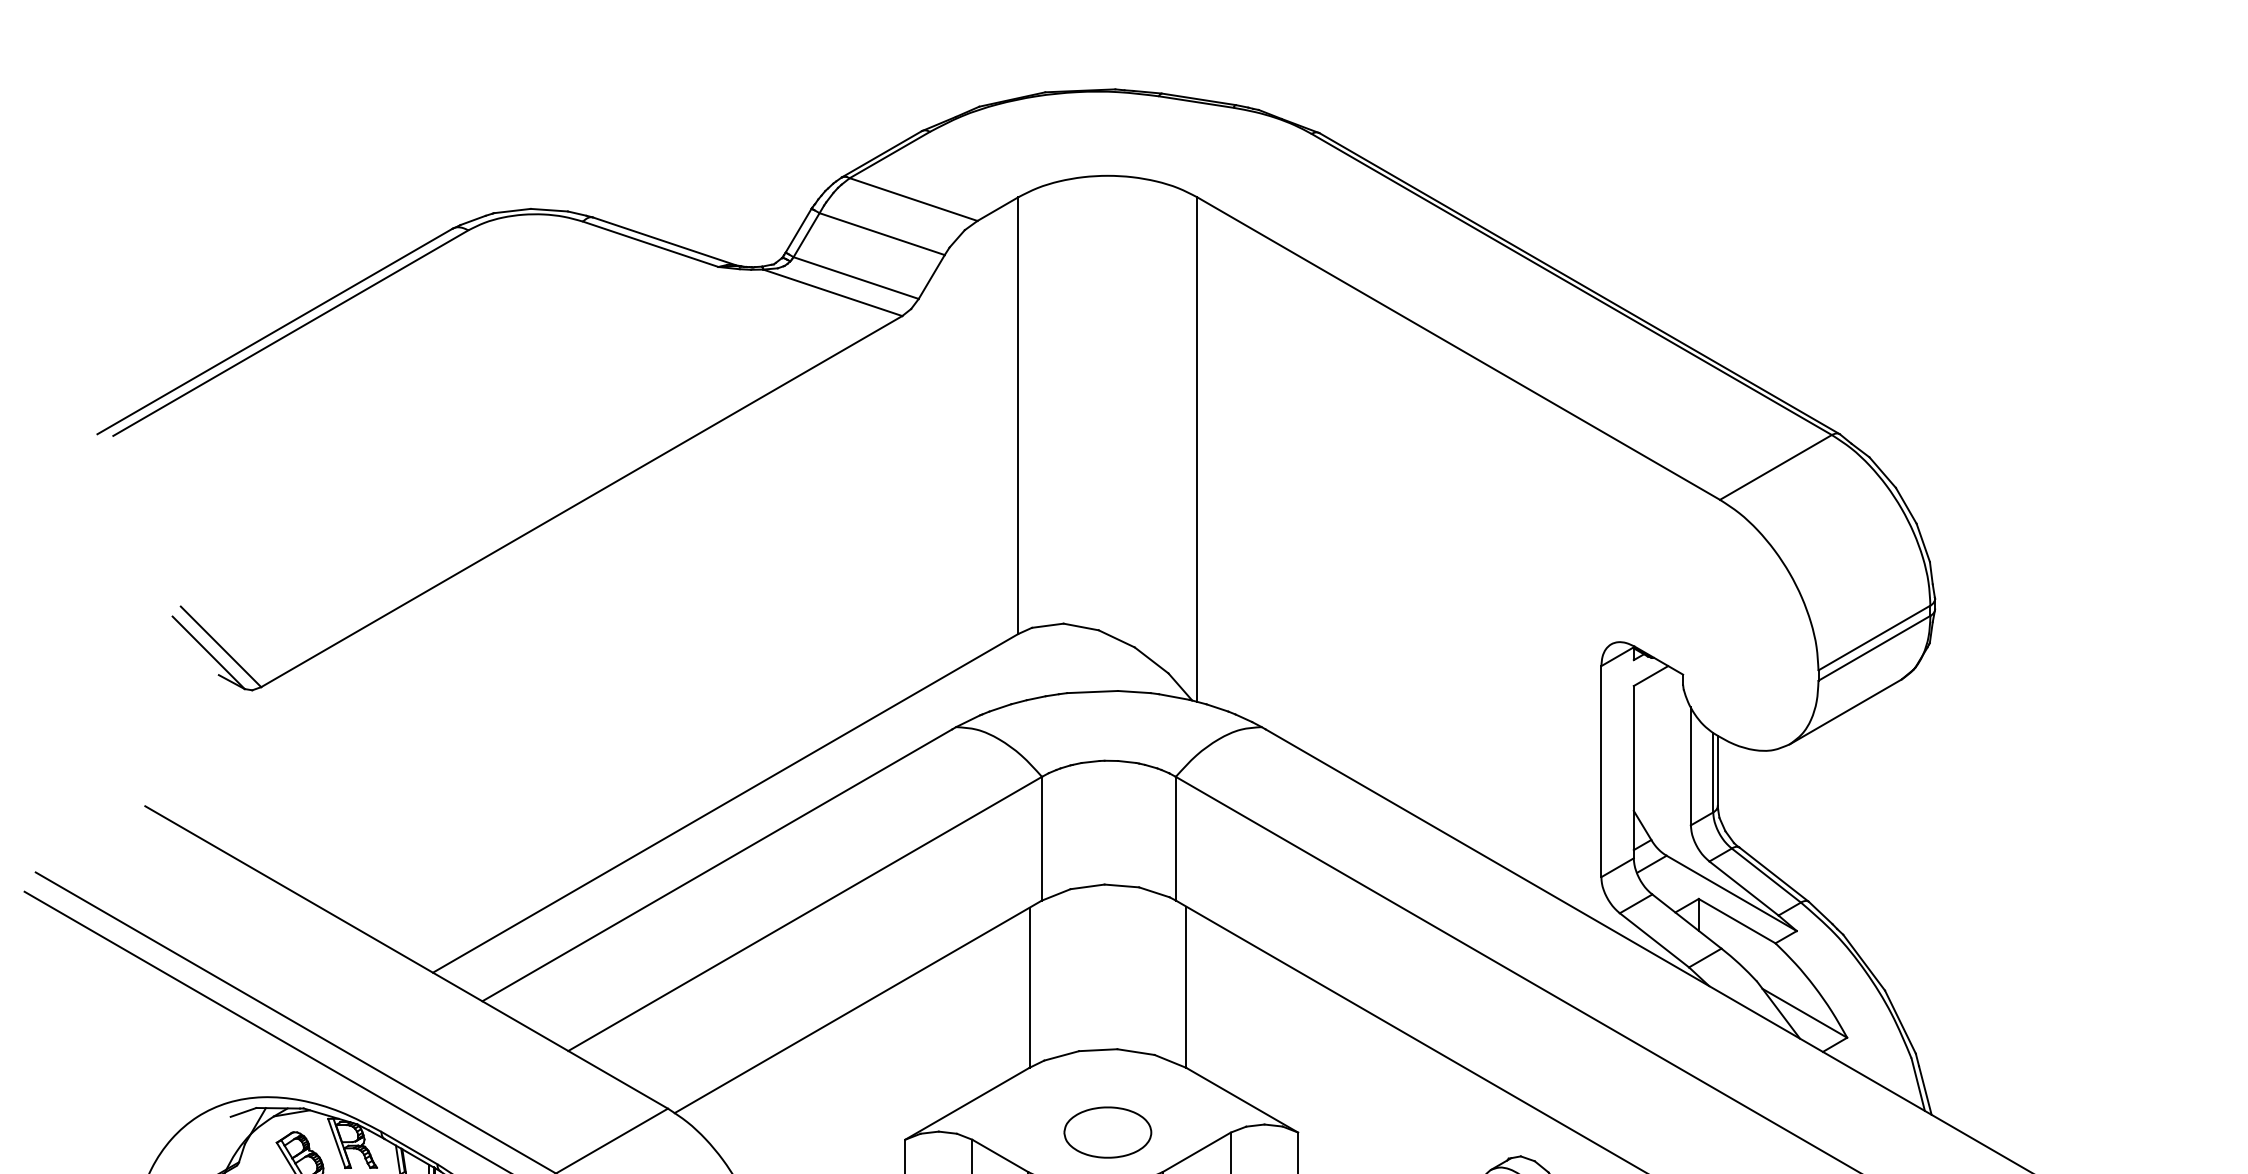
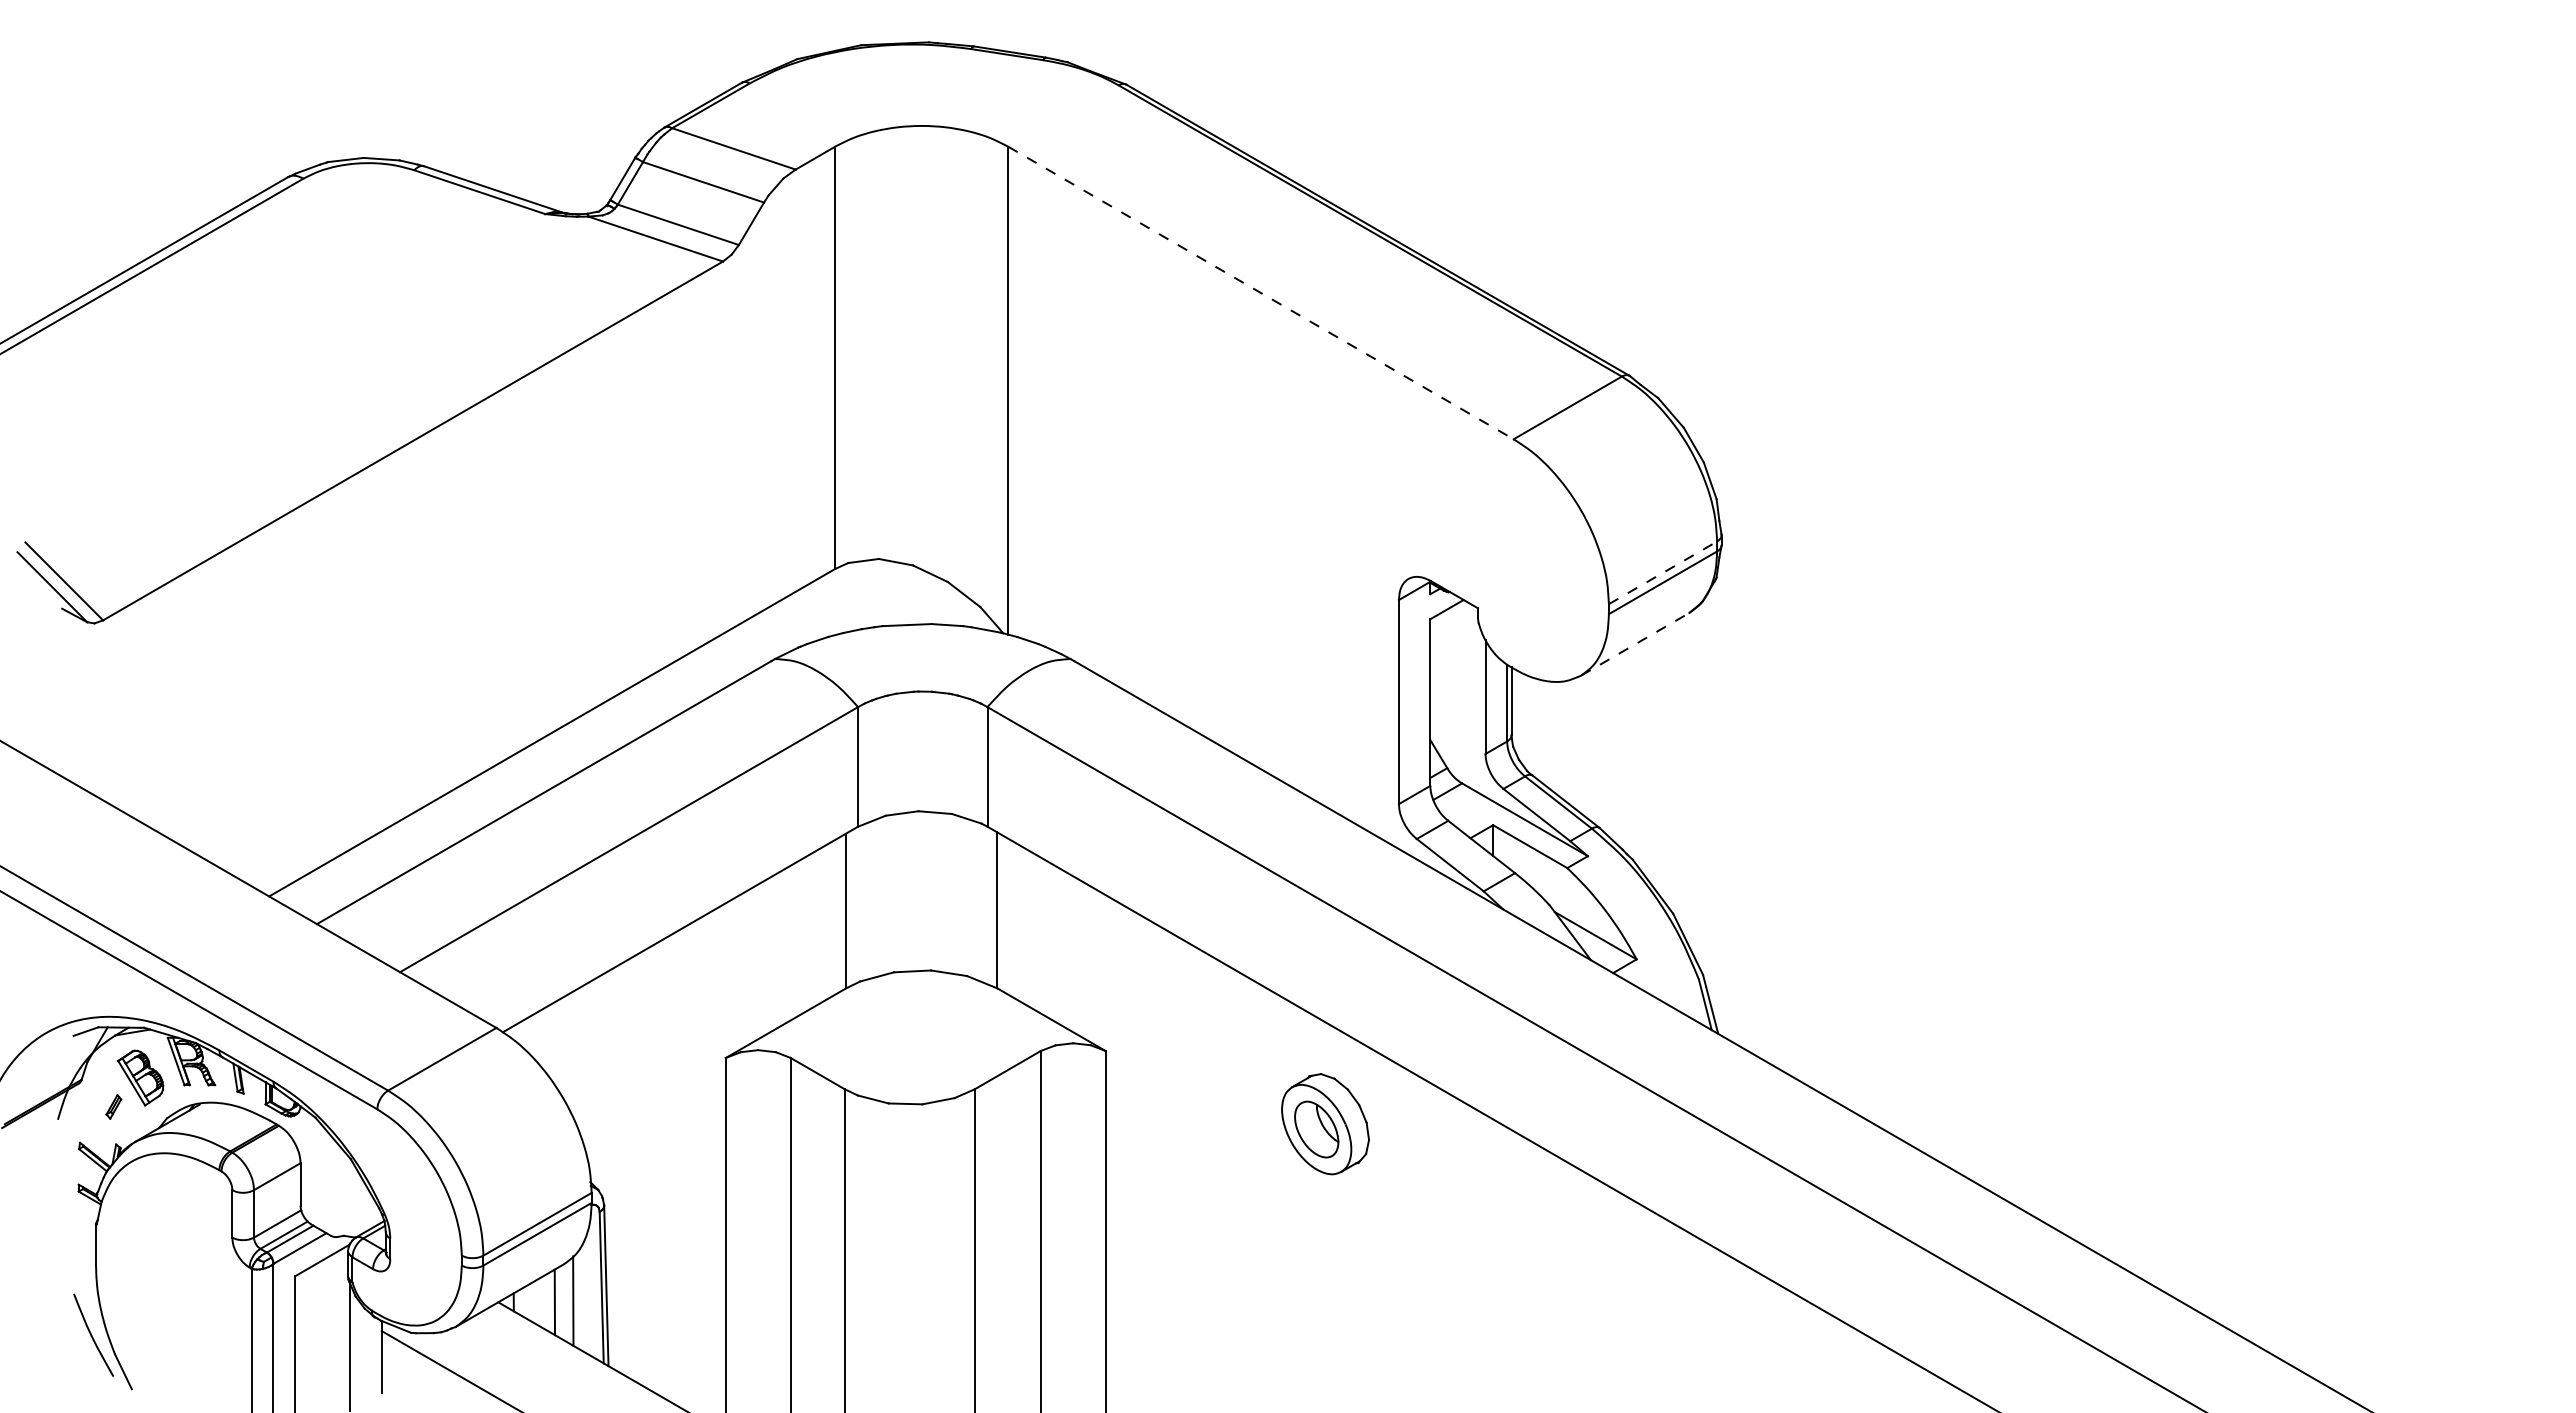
line: (1458, 349) -> (1260, 293), solid -> dashed
line: (1874, 637) -> (1663, 572), solid -> dashed
line: (1846, 712) -> (1635, 644), solid -> dashed
part: (1107, 1131) -> (921, 1050), removed

